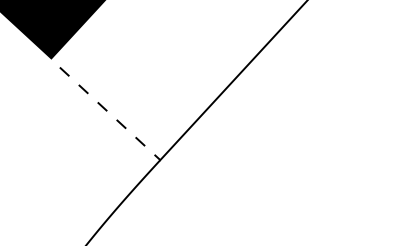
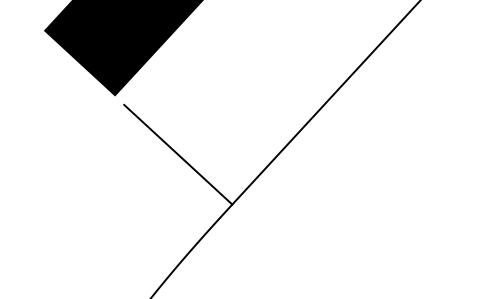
line: (110, 114) -> (178, 155), dashed -> solid

